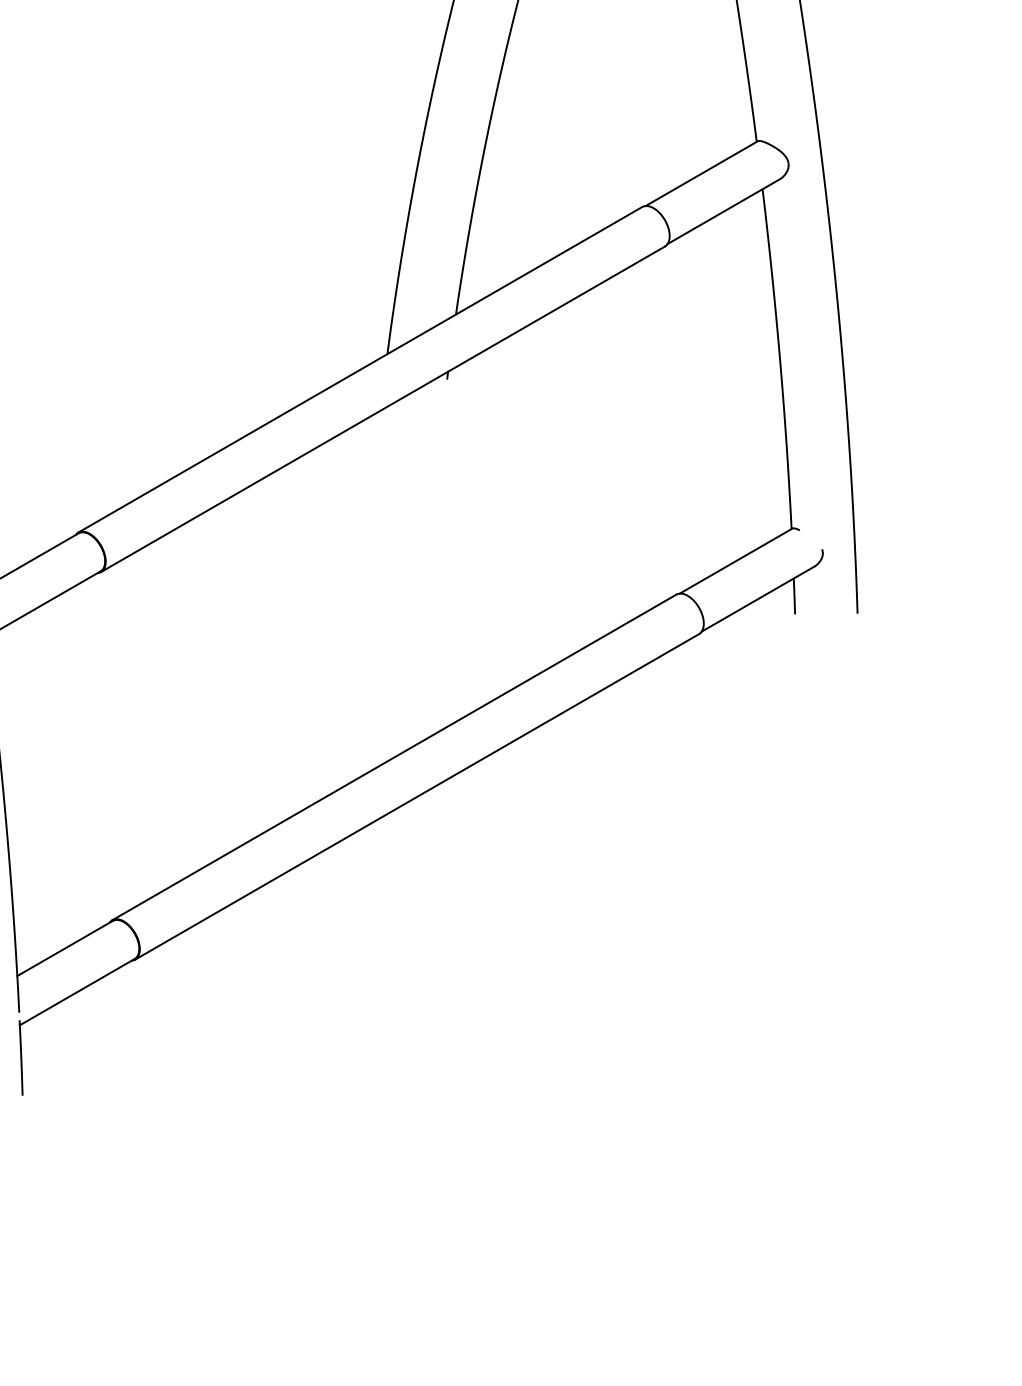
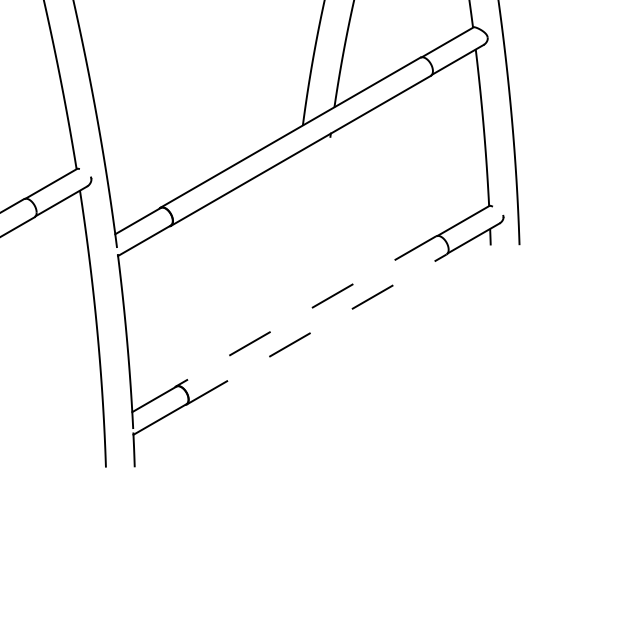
line: (393, 757) -> (305, 311), solid -> dashed
line: (416, 796) -> (316, 329), solid -> dashed

